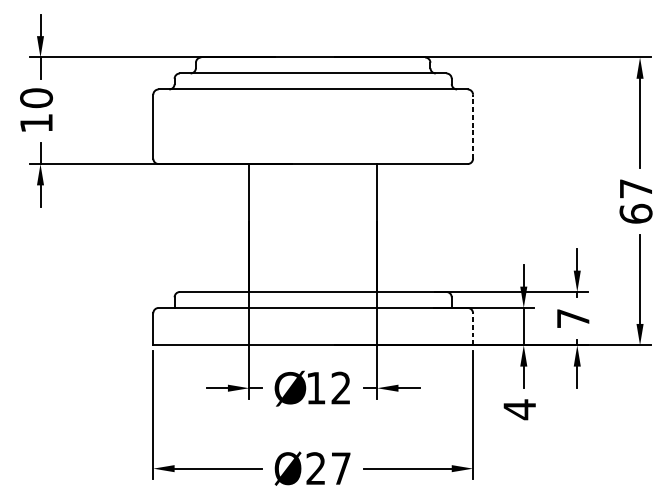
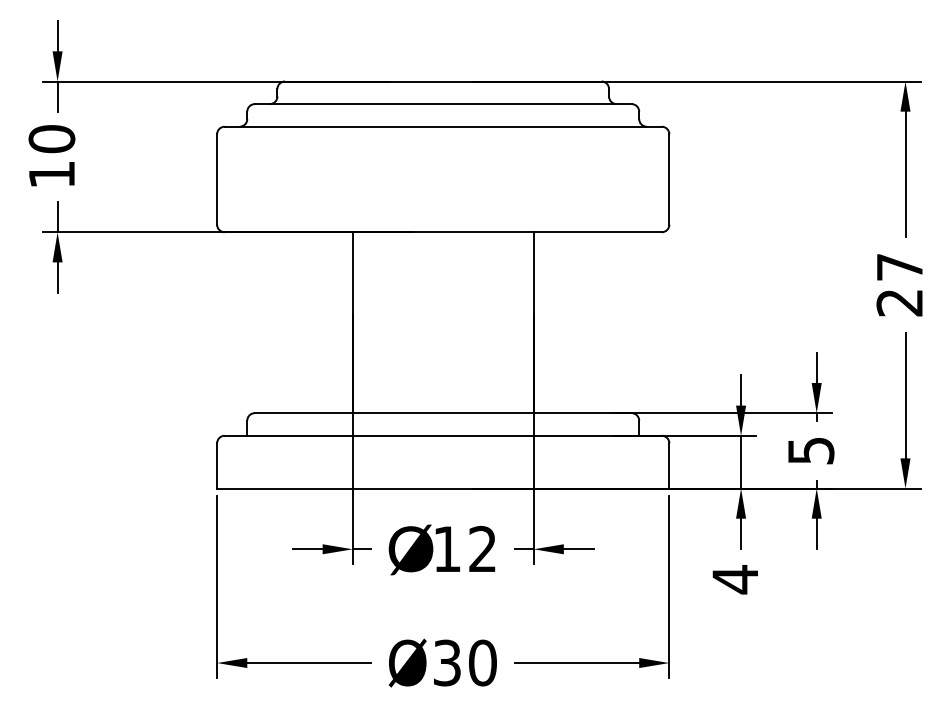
line: (473, 126) -> (669, 179), dashed -> solid
text: (635, 213) -> (899, 302), 67 -> 27
text: (573, 318) -> (811, 450), 7 -> 5
line: (473, 328) -> (669, 465), dashed -> solid
text: (328, 468) -> (464, 662), 27 -> 30

